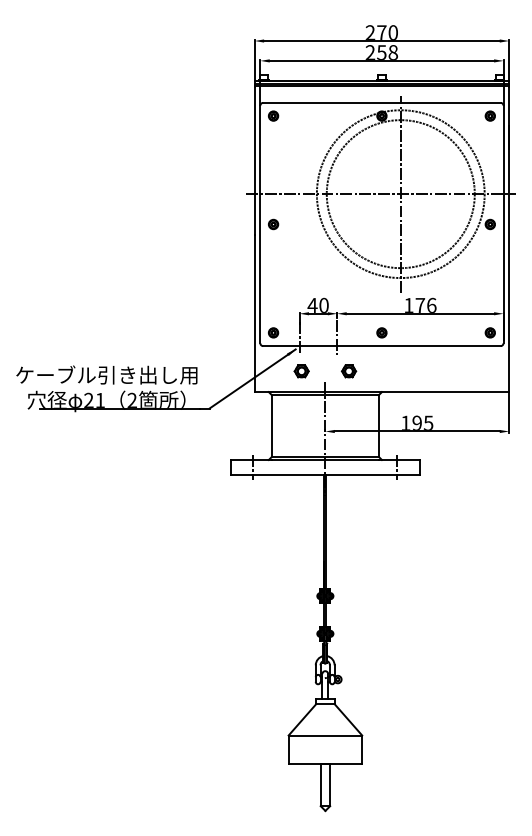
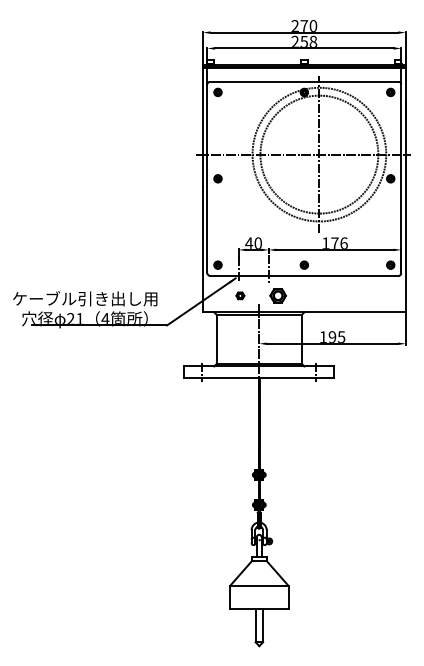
part: (301, 371) -> (240, 295), size x0.7
part: (348, 371) -> (277, 295), size x1.4
text: (132, 399) -> (105, 318), 2 -> 4

